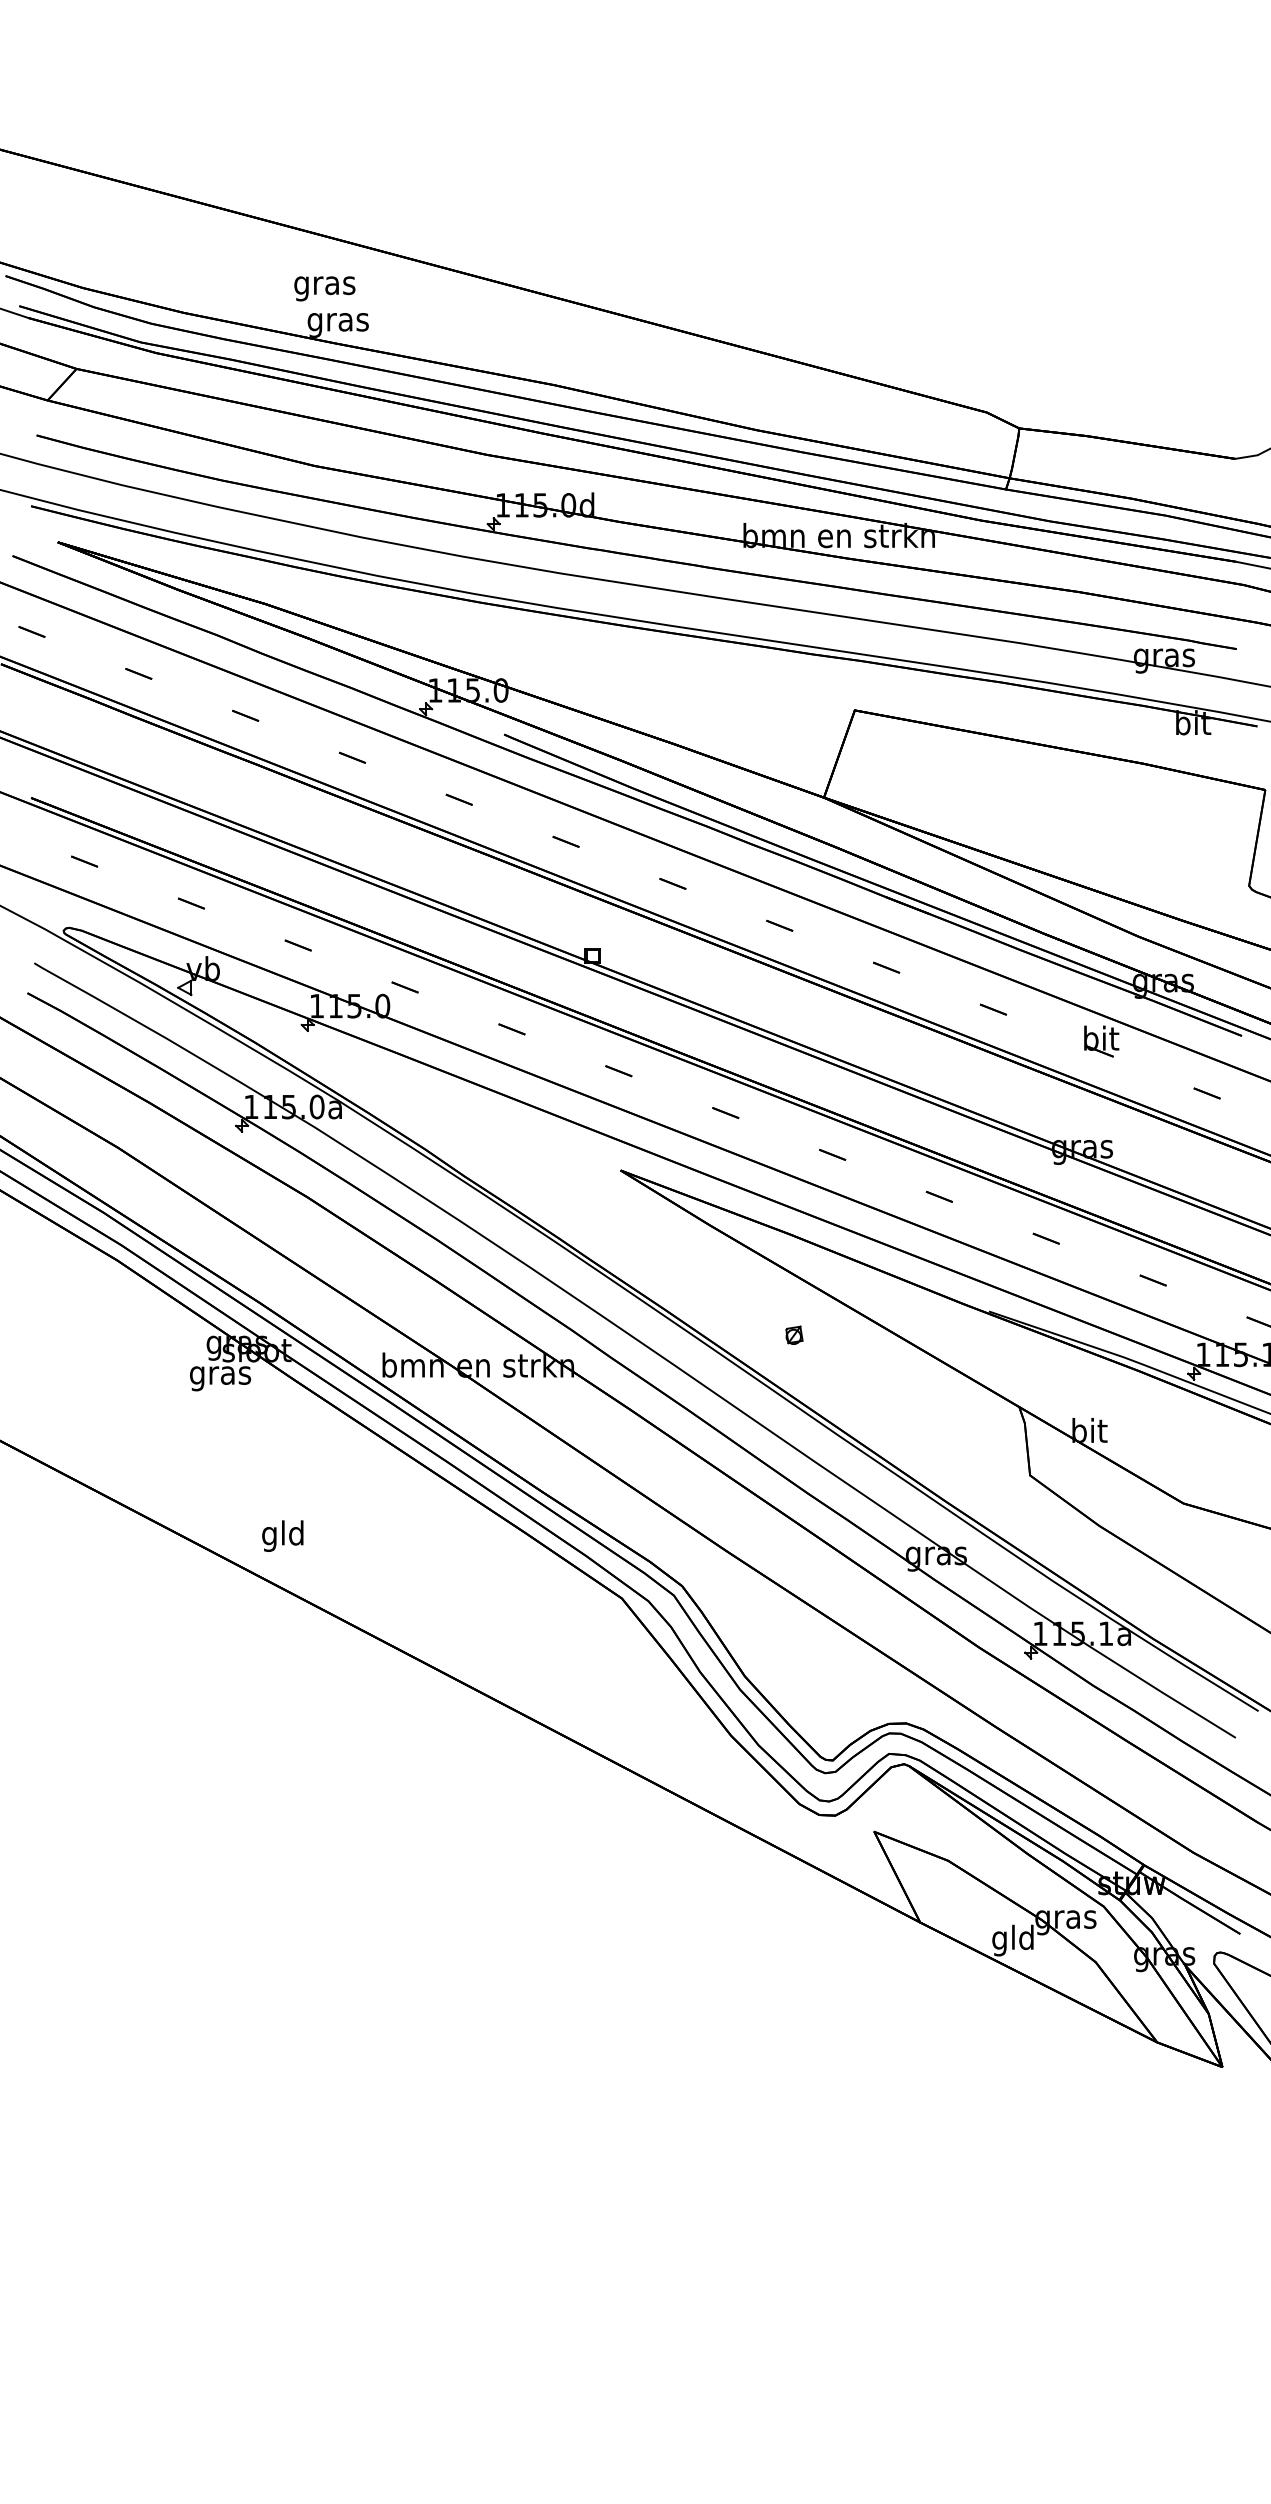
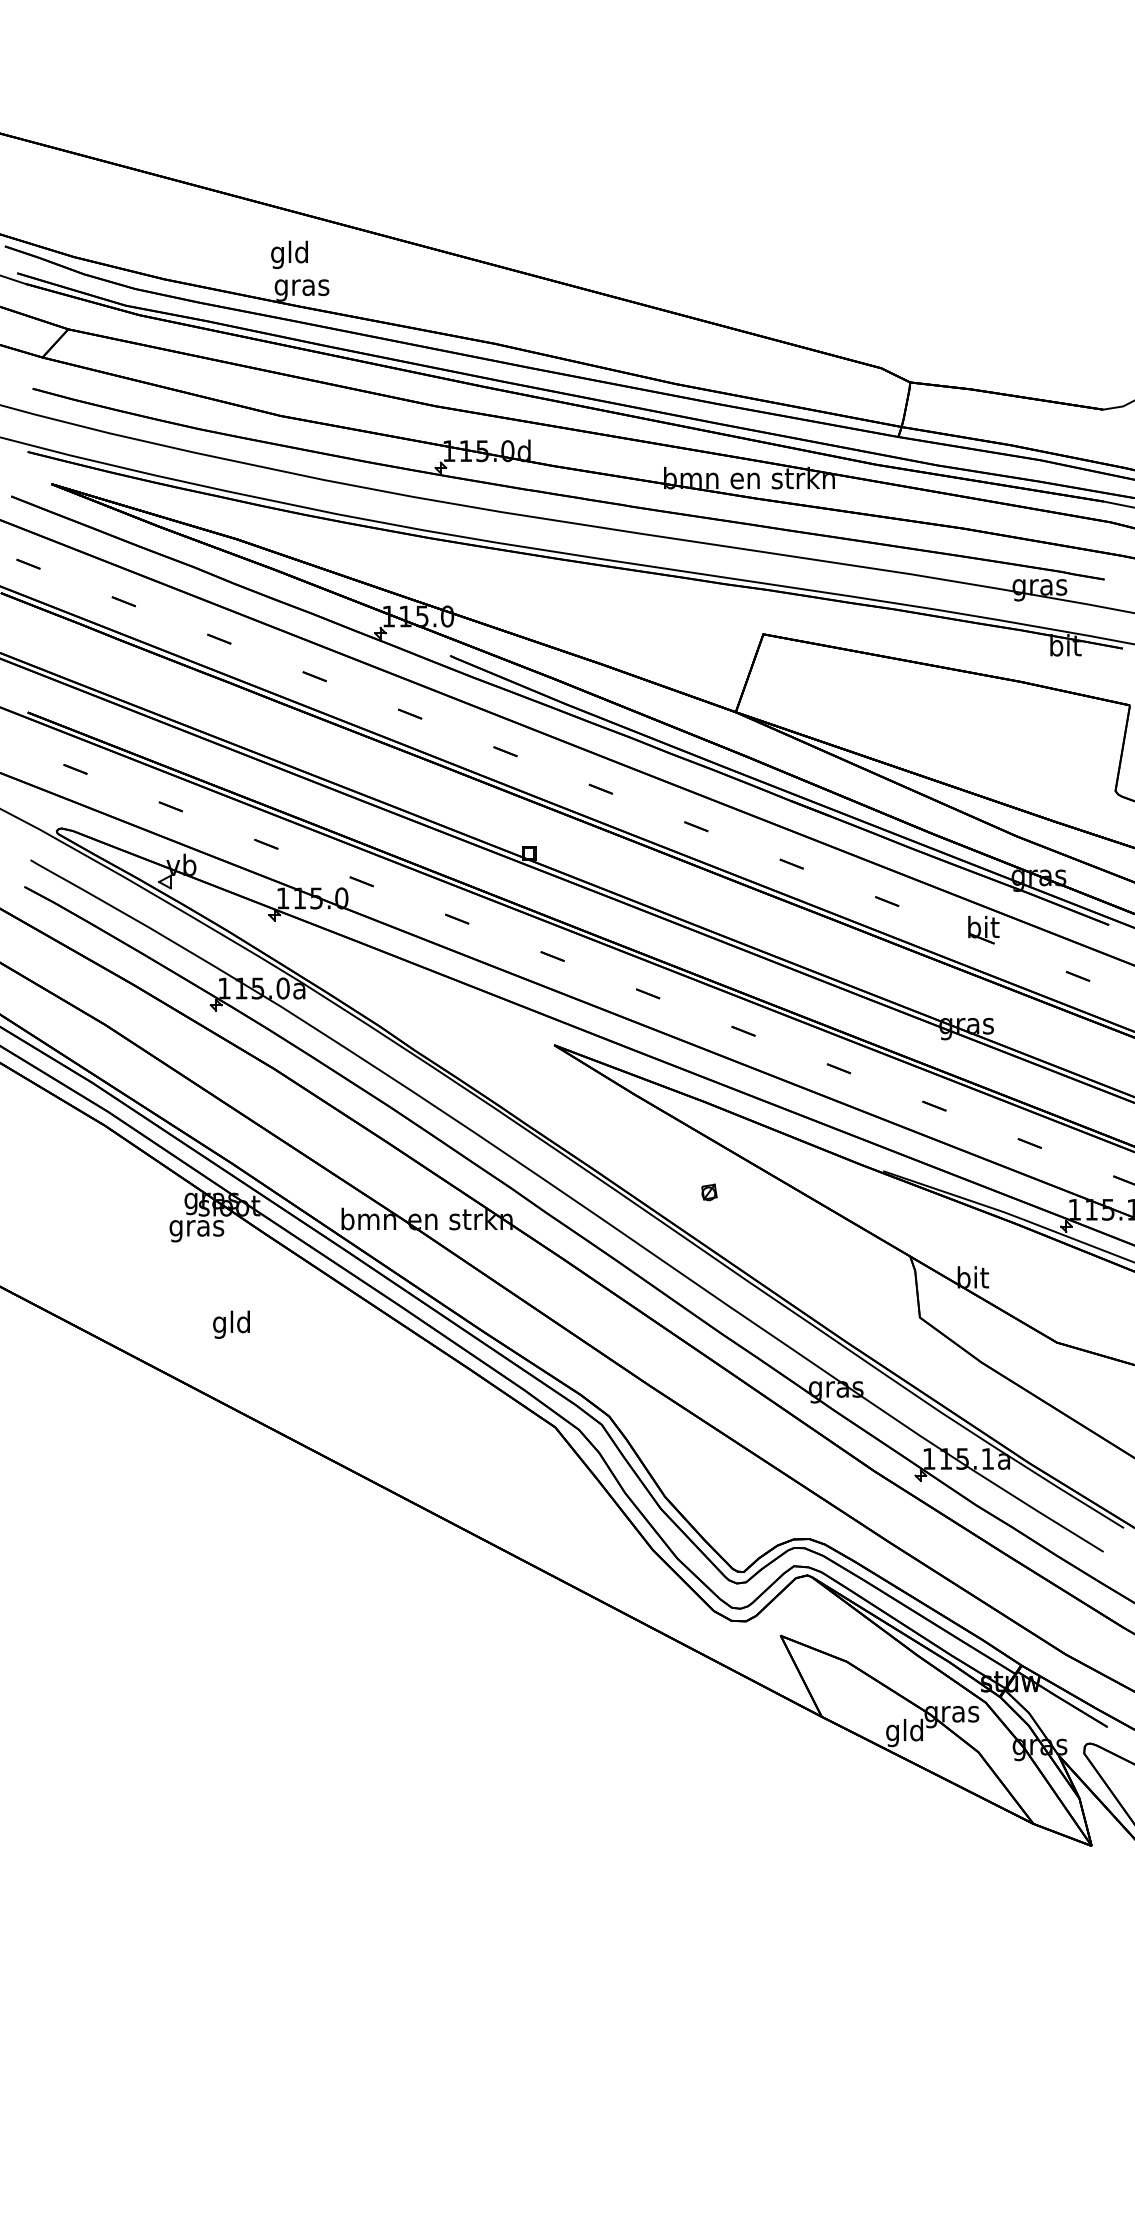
text: (324, 285) -> (289, 254), gras -> gld
text: (282, 1535) -> (231, 1324), moved

